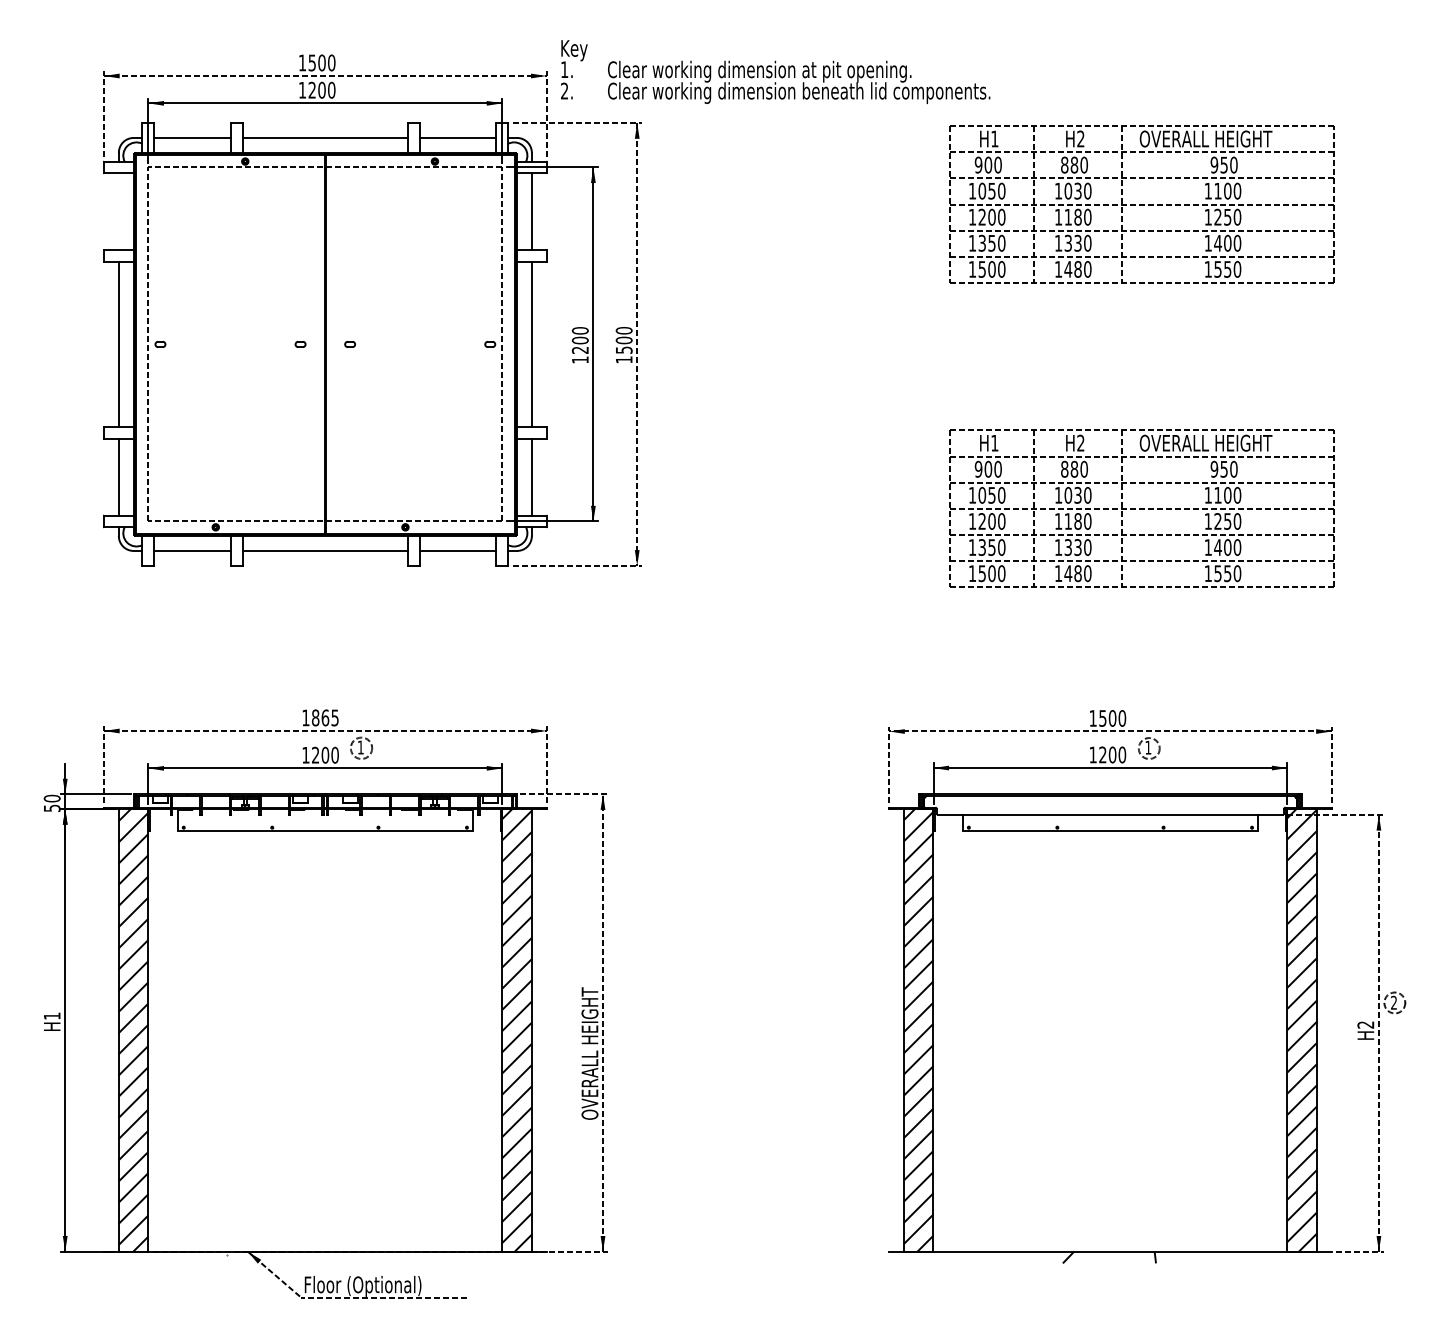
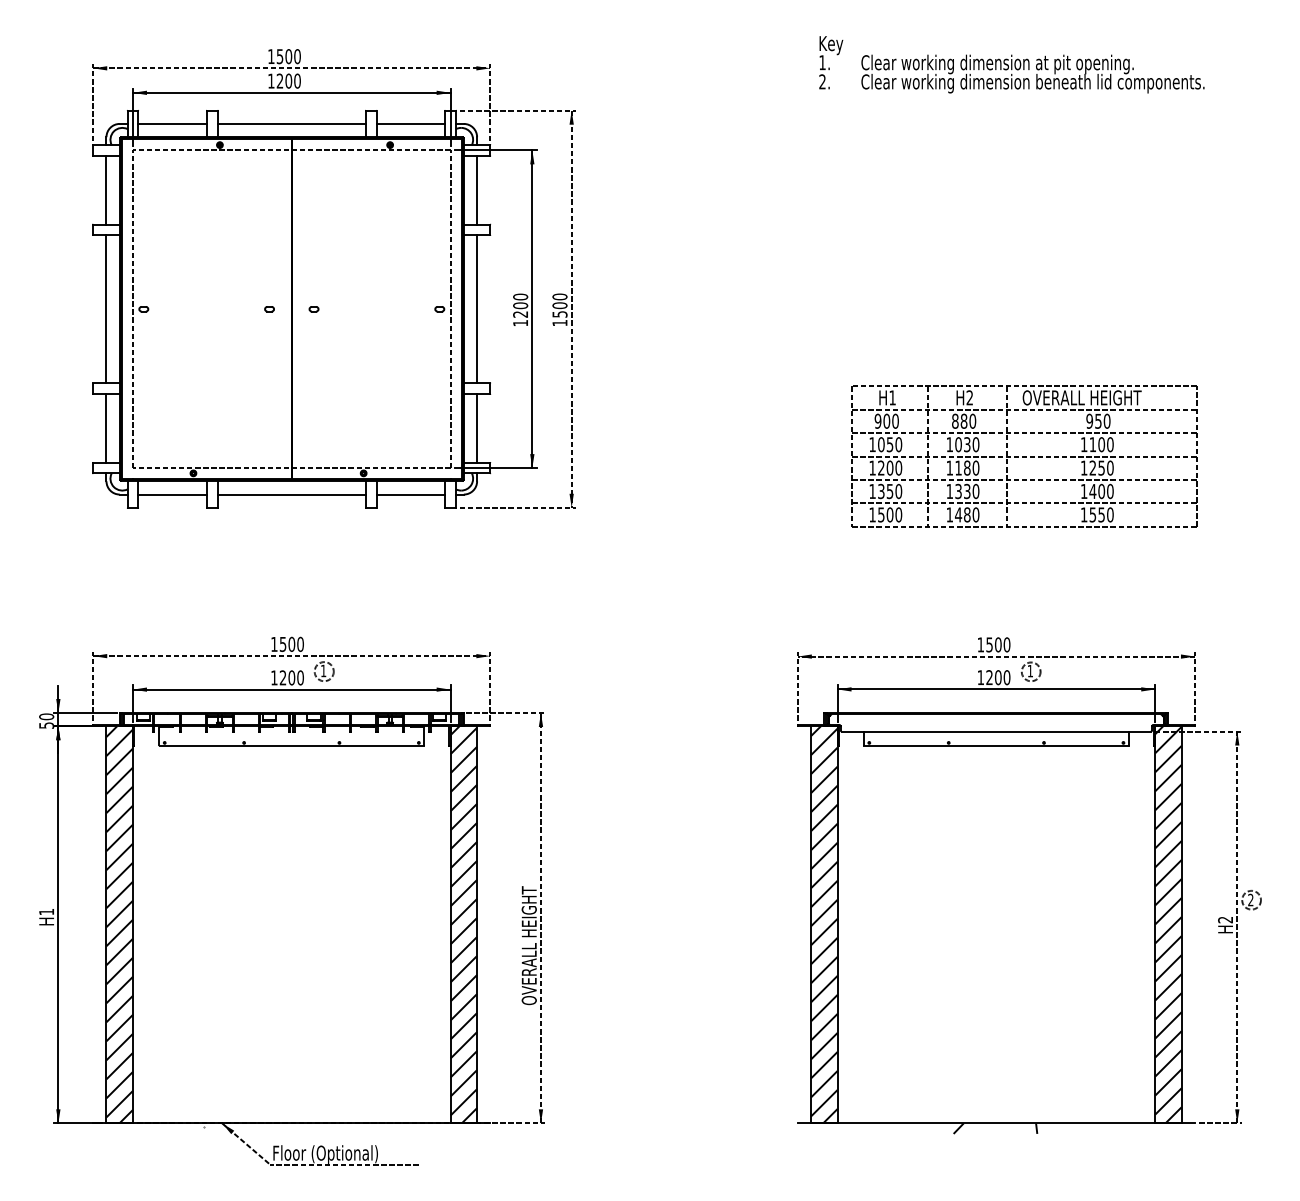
text: (775, 71) -> (1011, 64), moved
part: (1141, 204) -> (1024, 183), removed
line: (118, 211) -> (106, 189), added
text: (325, 716) -> (291, 643), 1865 -> 1500

